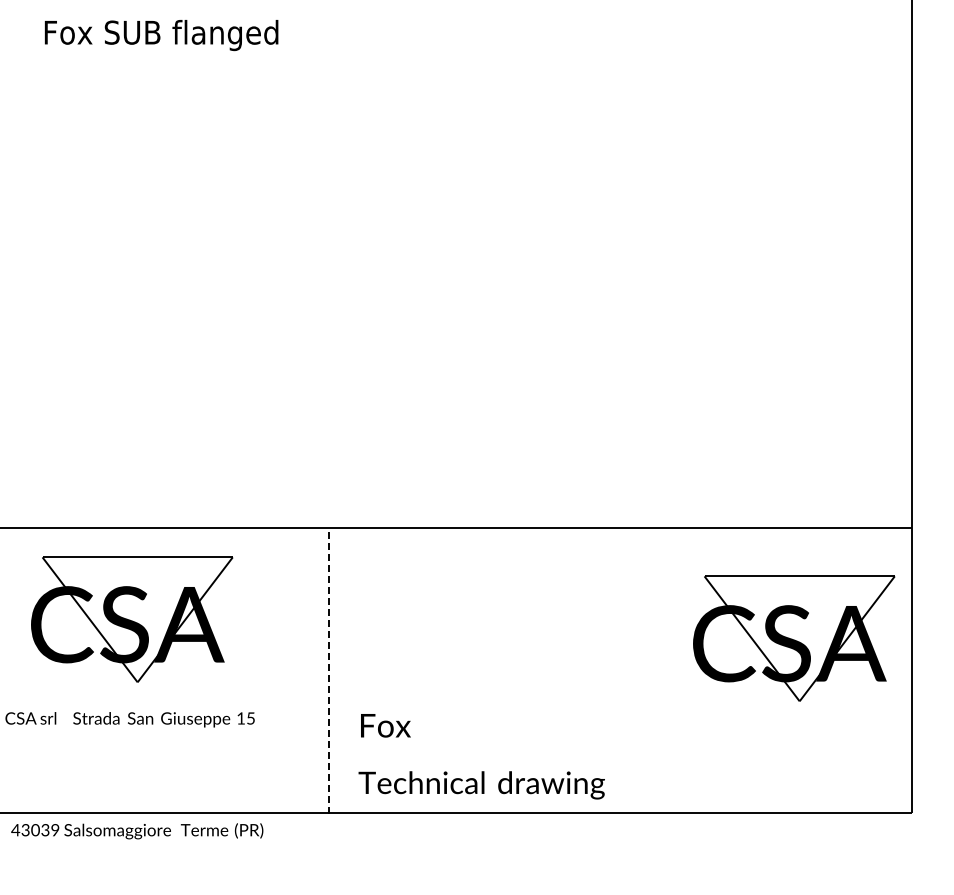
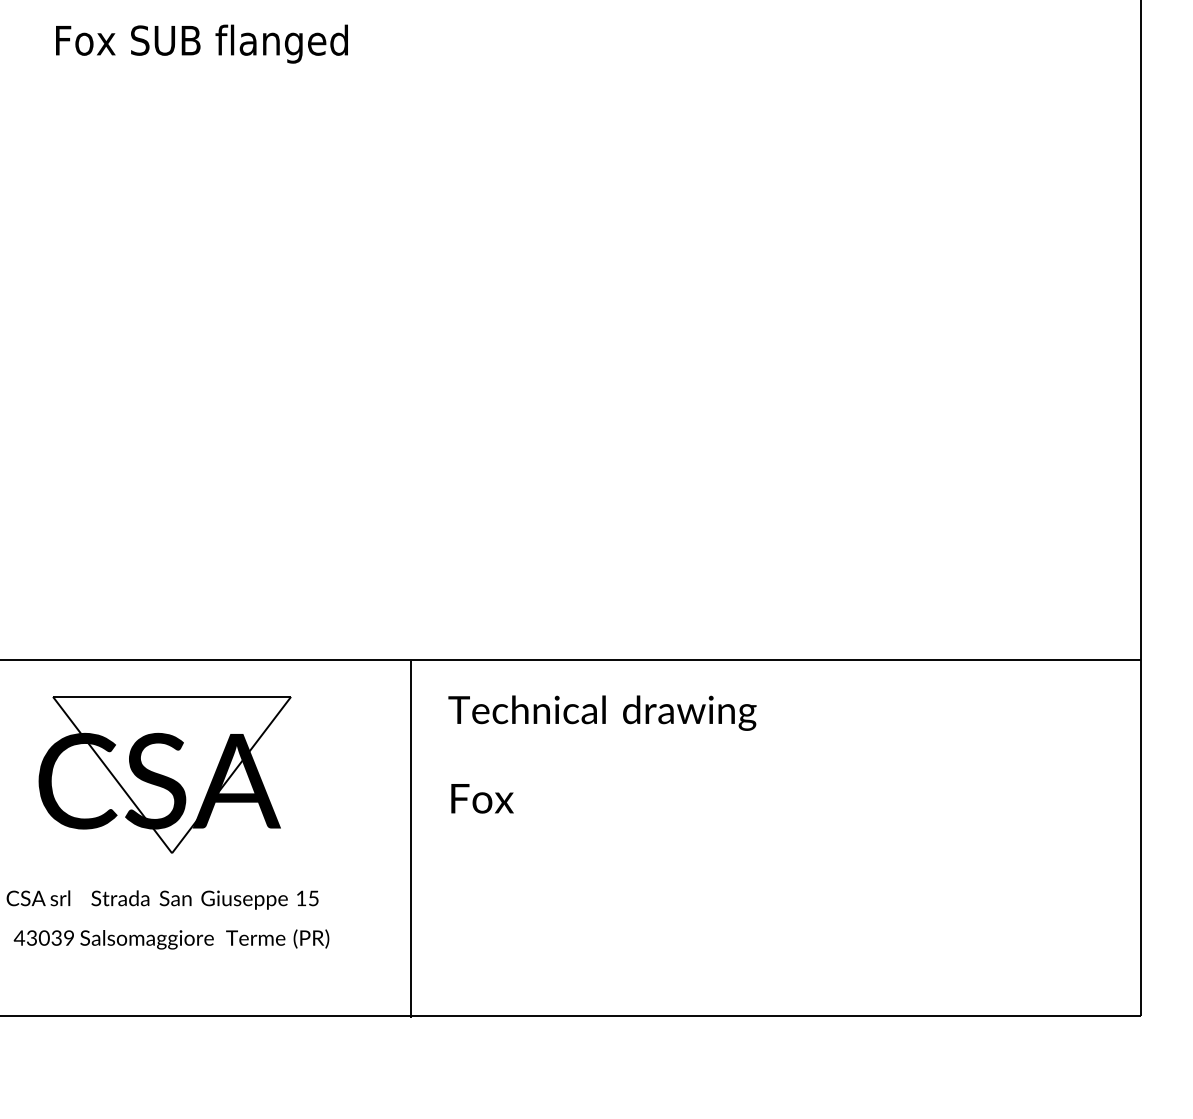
part: (794, 638) -> (993, 798), removed
line: (328, 671) -> (410, 839), dashed -> solid
text: (385, 725) -> (482, 798), moved
text: (481, 785) -> (602, 713), moved
text: (137, 831) -> (171, 939), moved

